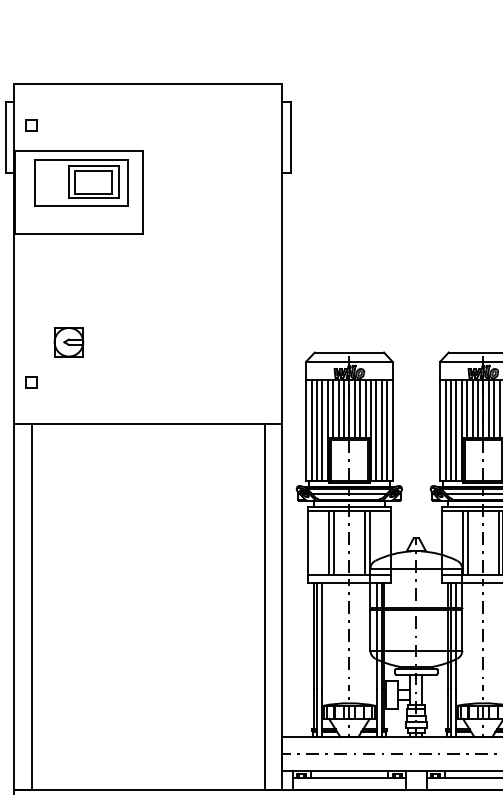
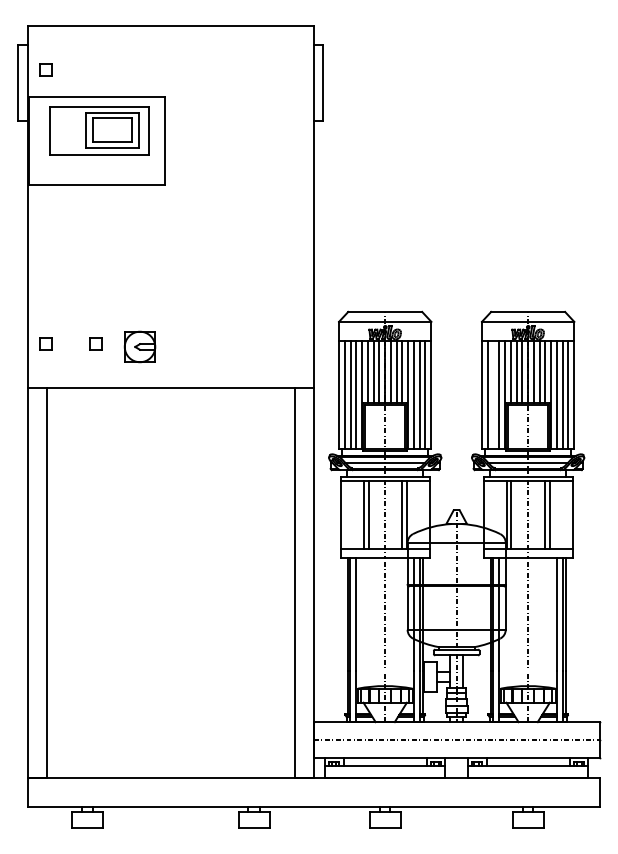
part: (68, 341) -> (139, 346), moved
part: (77, 382) -> (95, 343), added
line: (450, 429) -> (493, 394), removed

